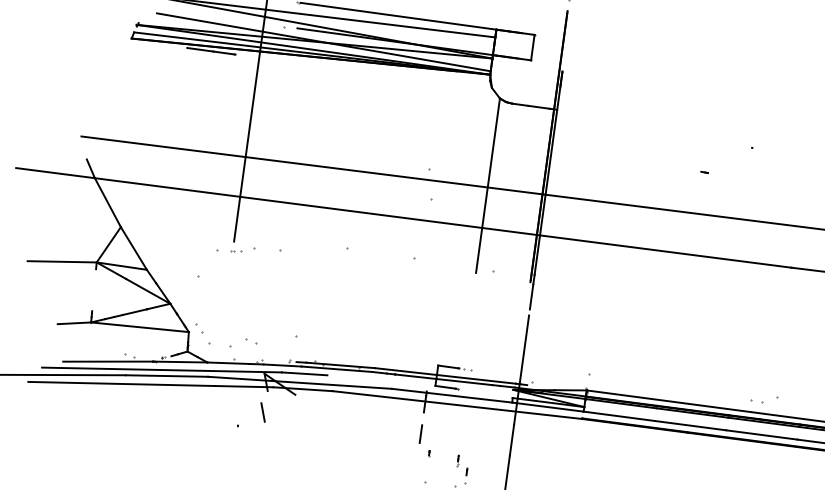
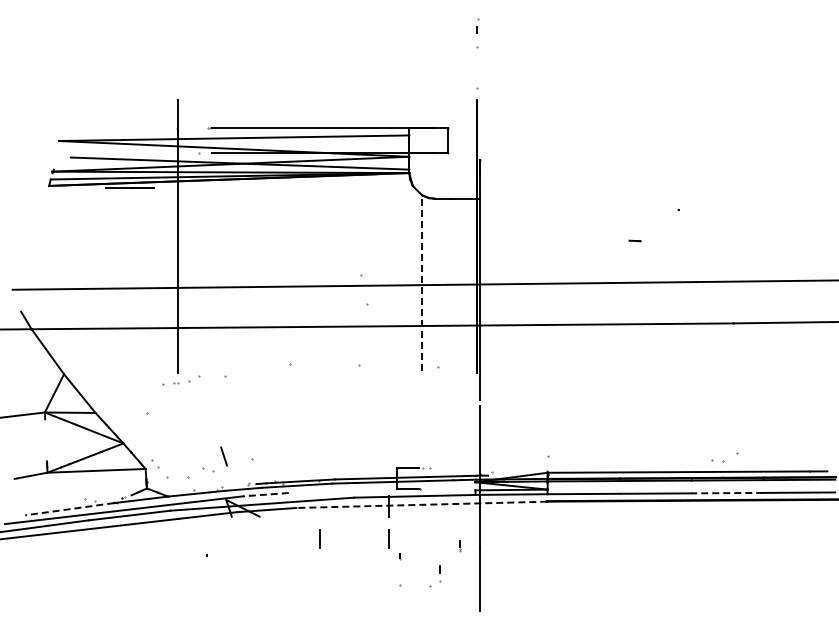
part: (704, 172) -> (634, 240), size x1.6
line: (488, 184) -> (422, 282), solid -> dashed
part: (236, 251) -> (181, 382), size x1.4
line: (107, 361) -> (69, 509), solid -> dashed
line: (305, 373) -> (266, 494), solid -> dashed
line: (457, 404) -> (421, 504), solid -> dashed
line: (262, 412) -> (223, 456), moved
line: (351, 424) -> (319, 538), added
line: (762, 435) -> (727, 493), solid -> dashed
line: (458, 461) -> (460, 546), moved

